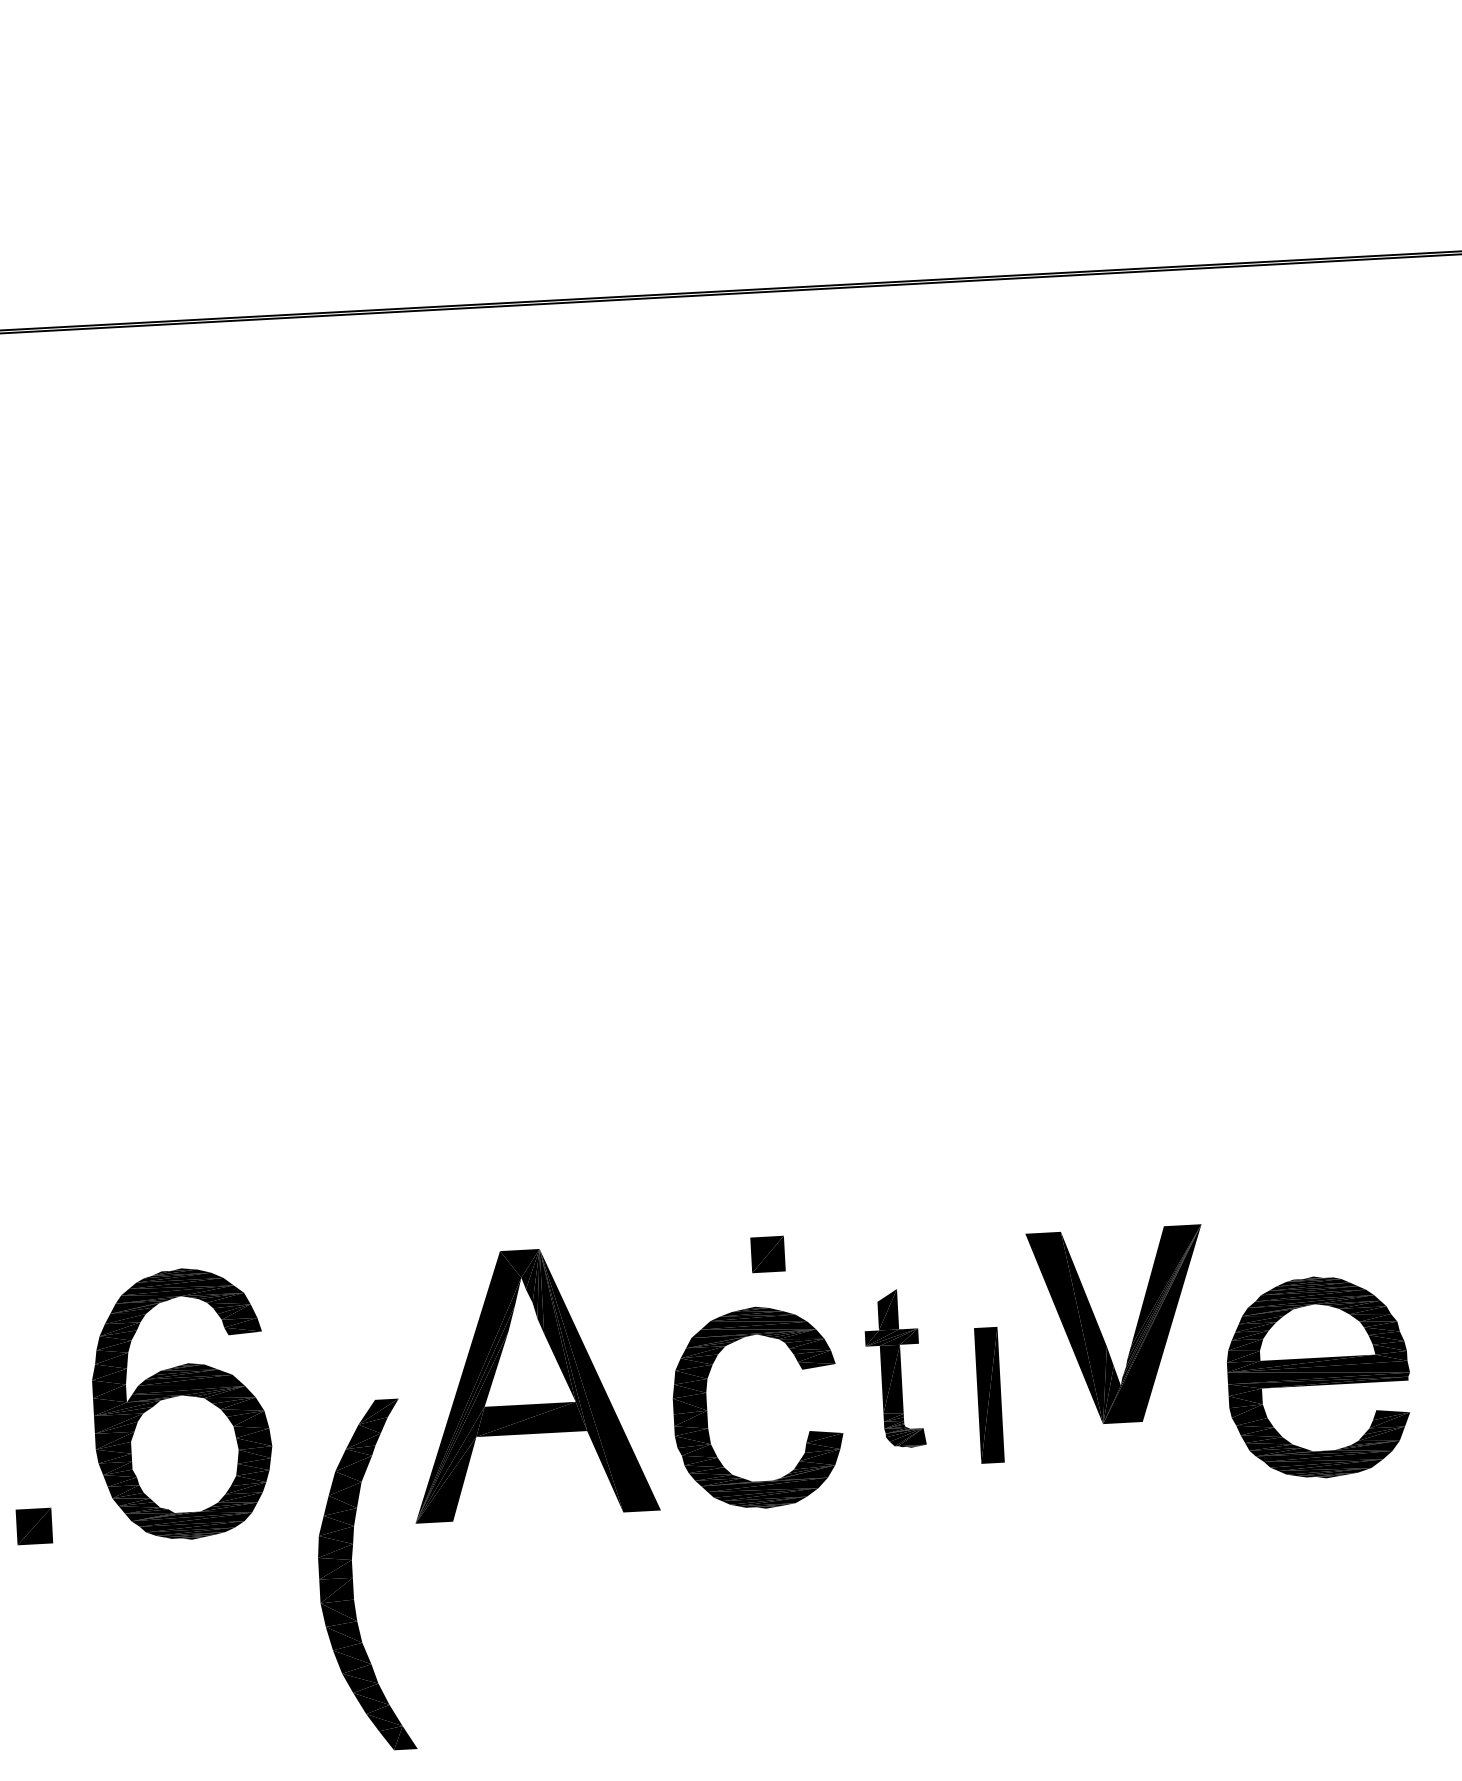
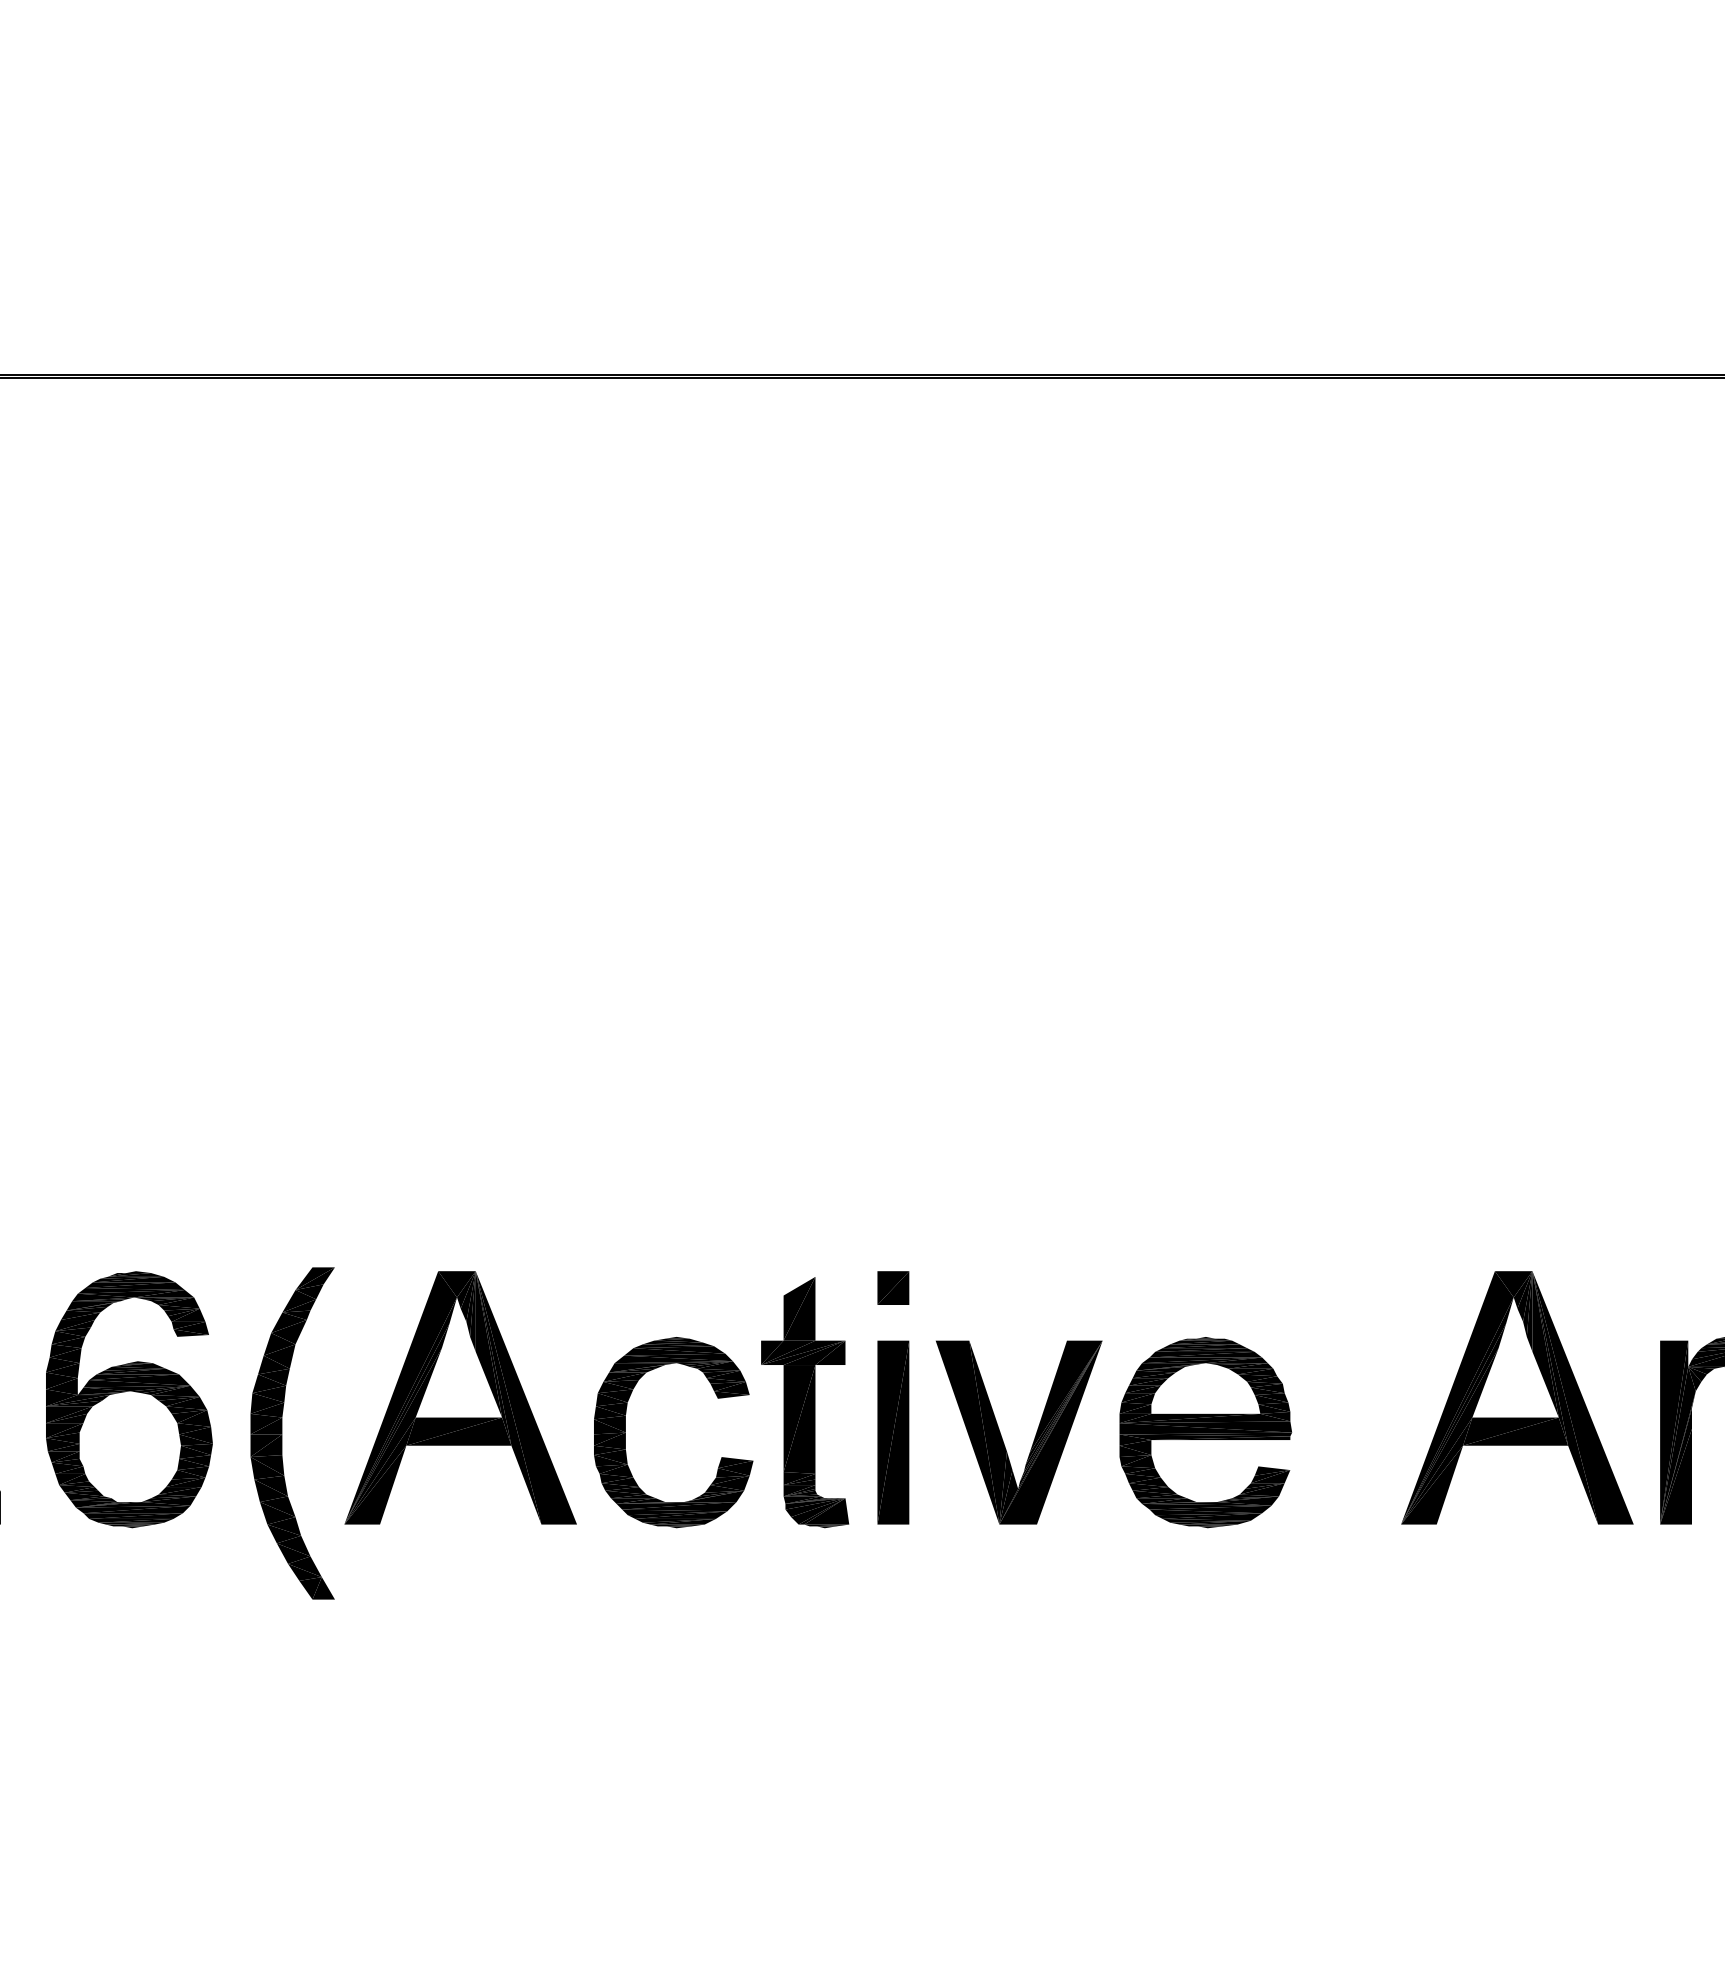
part: (768, 1253) -> (893, 1287), moved
part: (1135, 1330) -> (1034, 1437), moved
part: (894, 1368) -> (805, 1402), size x1.67
part: (989, 1395) -> (893, 1432), size x1.43
part: (352, 1576) -> (282, 1433), moved

